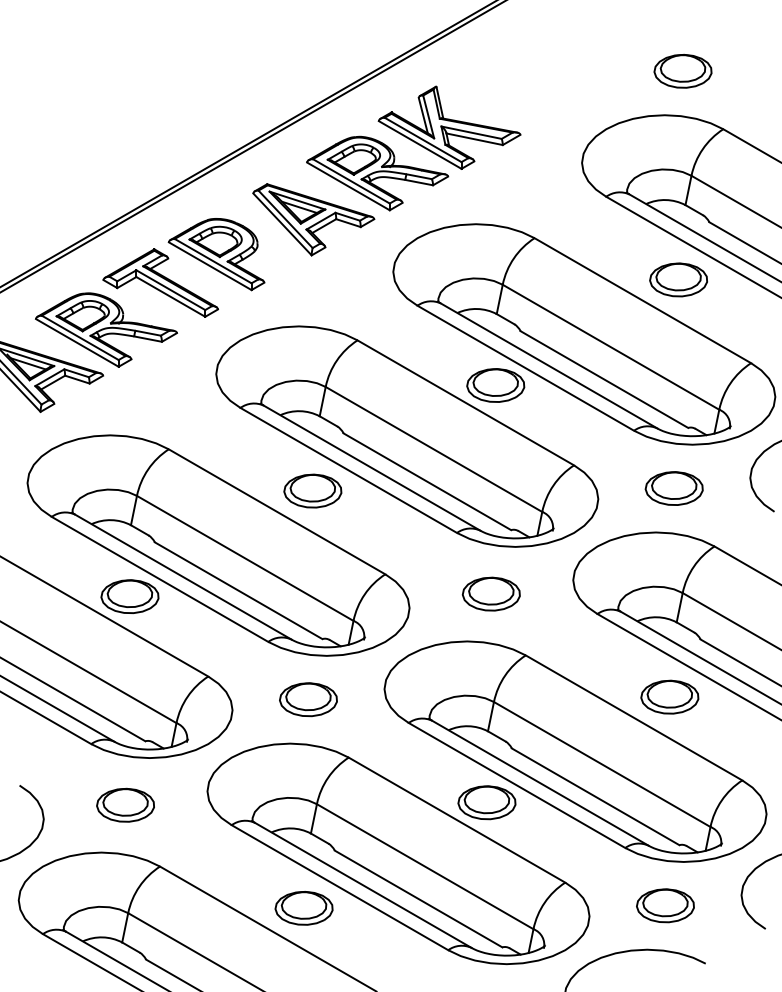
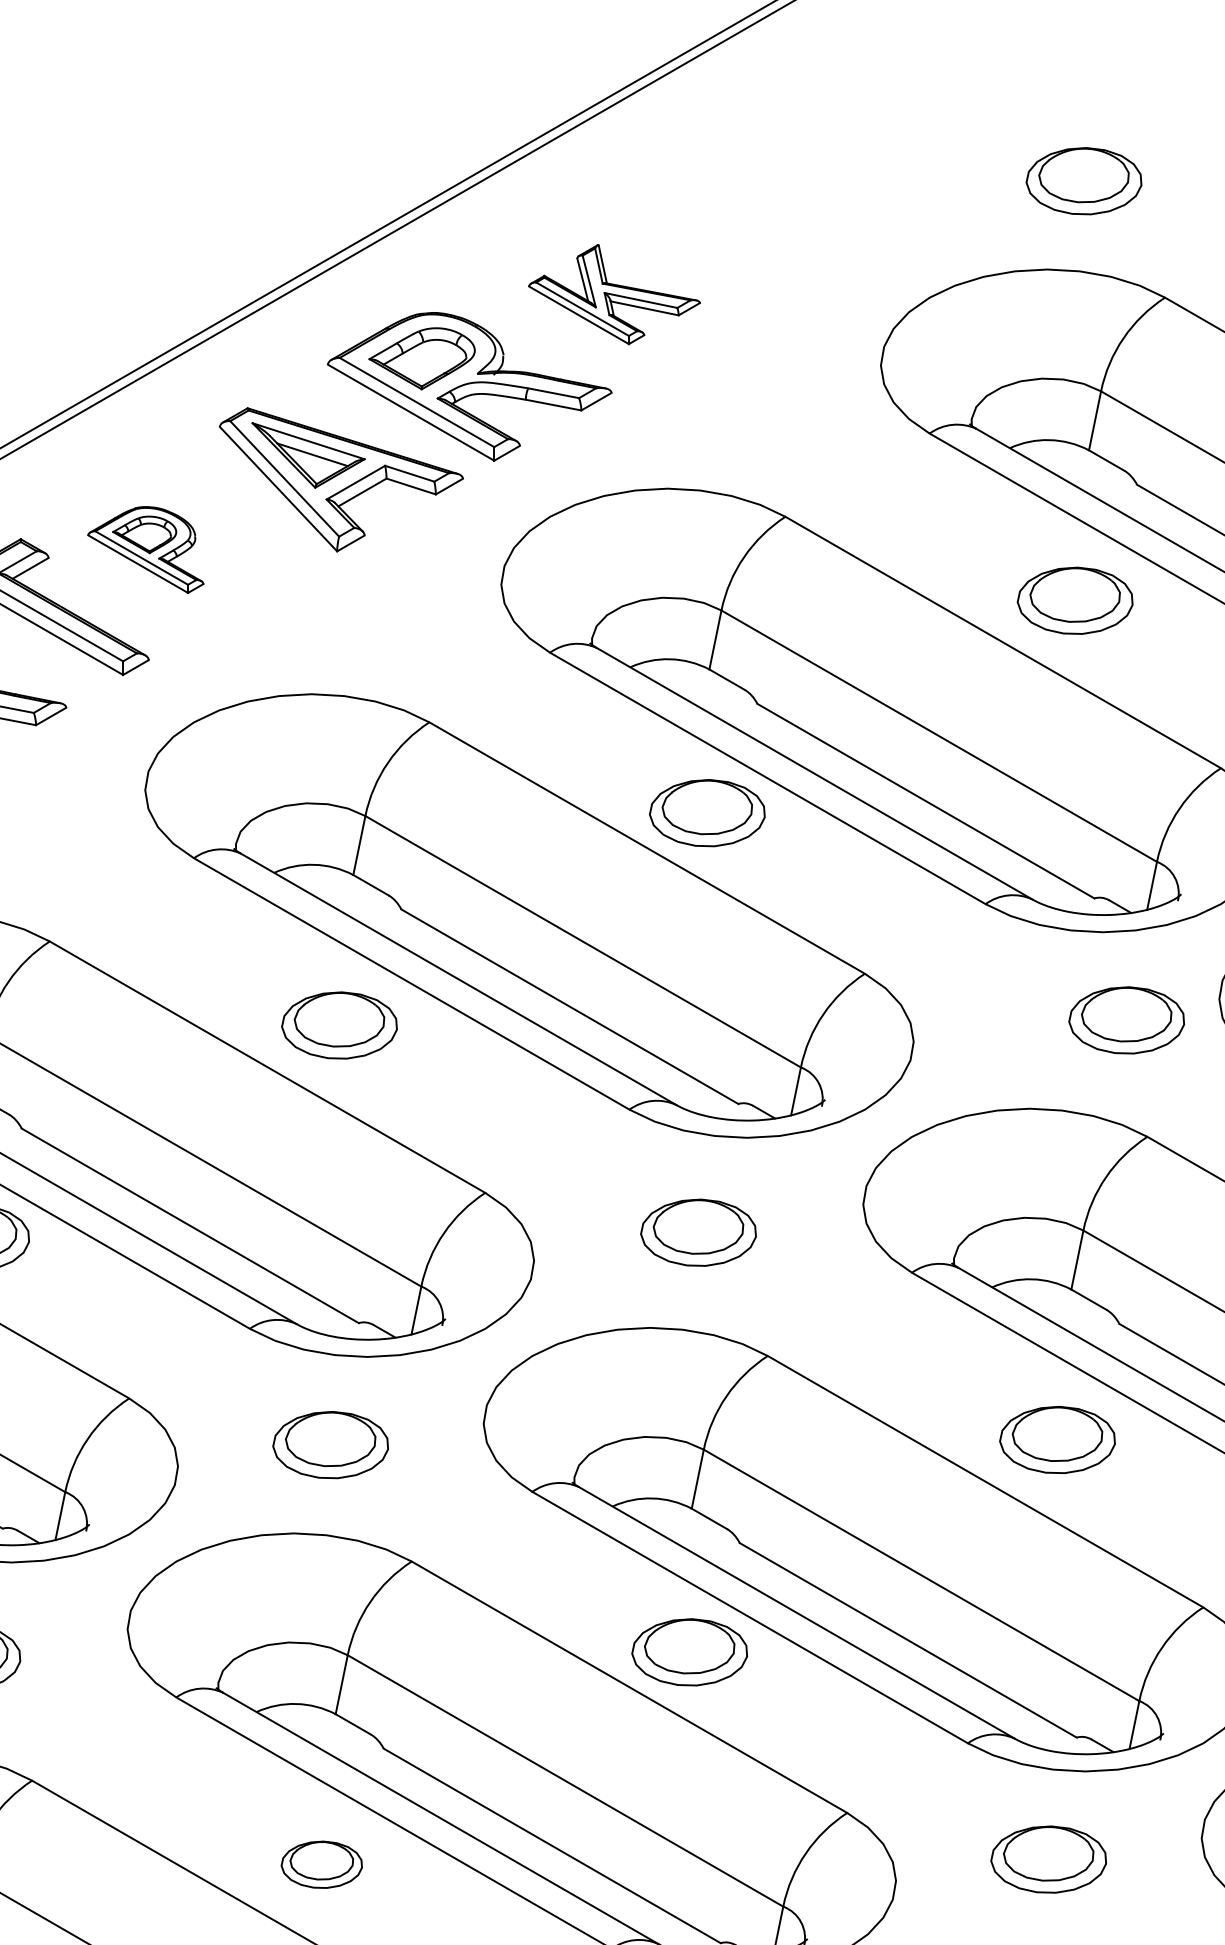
part: (449, 127) -> (614, 294), size x0.6
part: (216, 254) -> (145, 549), size x0.6
part: (673, 488) -> (1125, 1020), moved
part: (303, 908) -> (320, 1865), size x0.7

